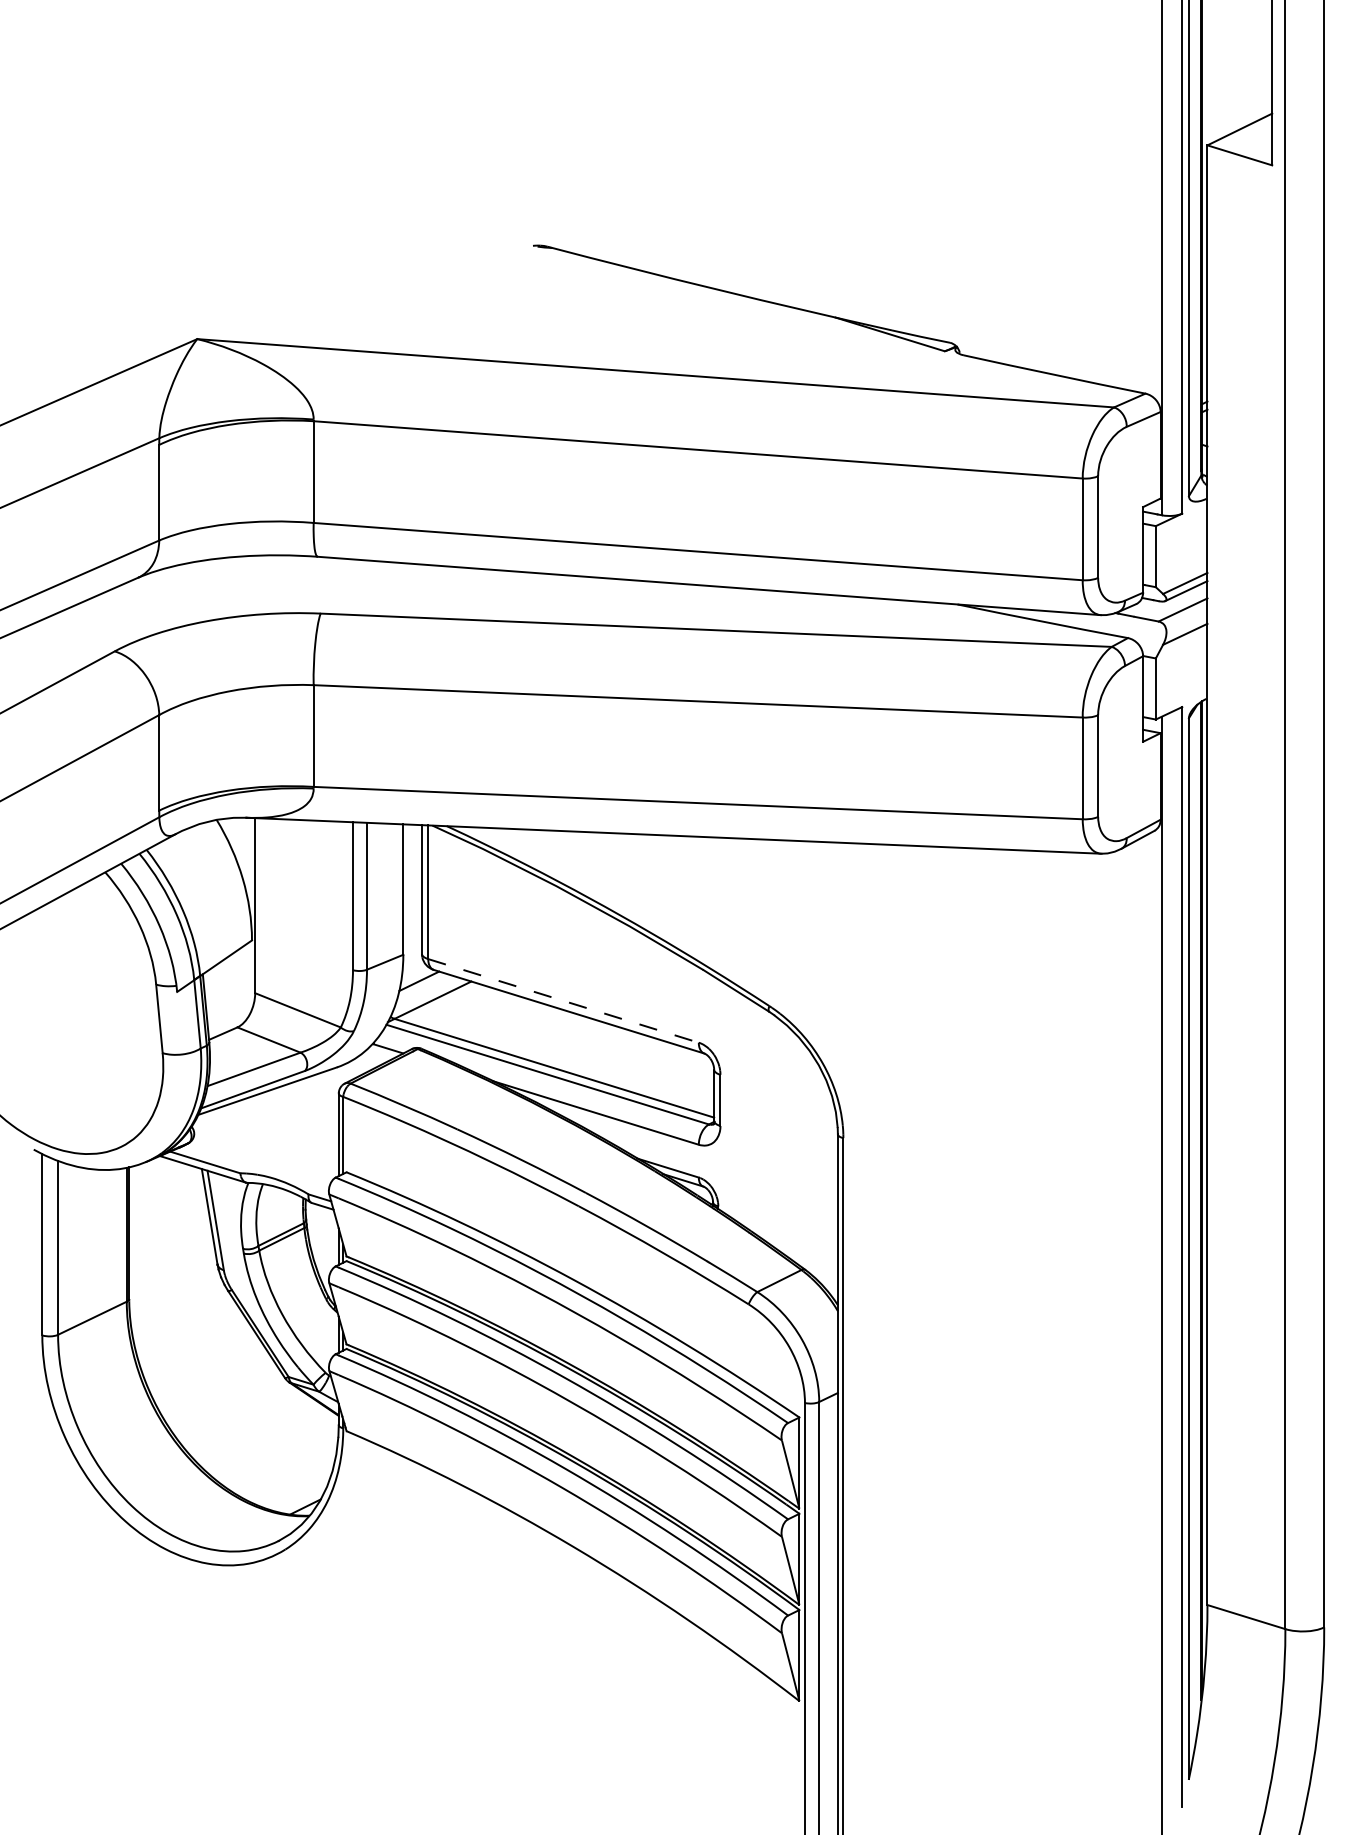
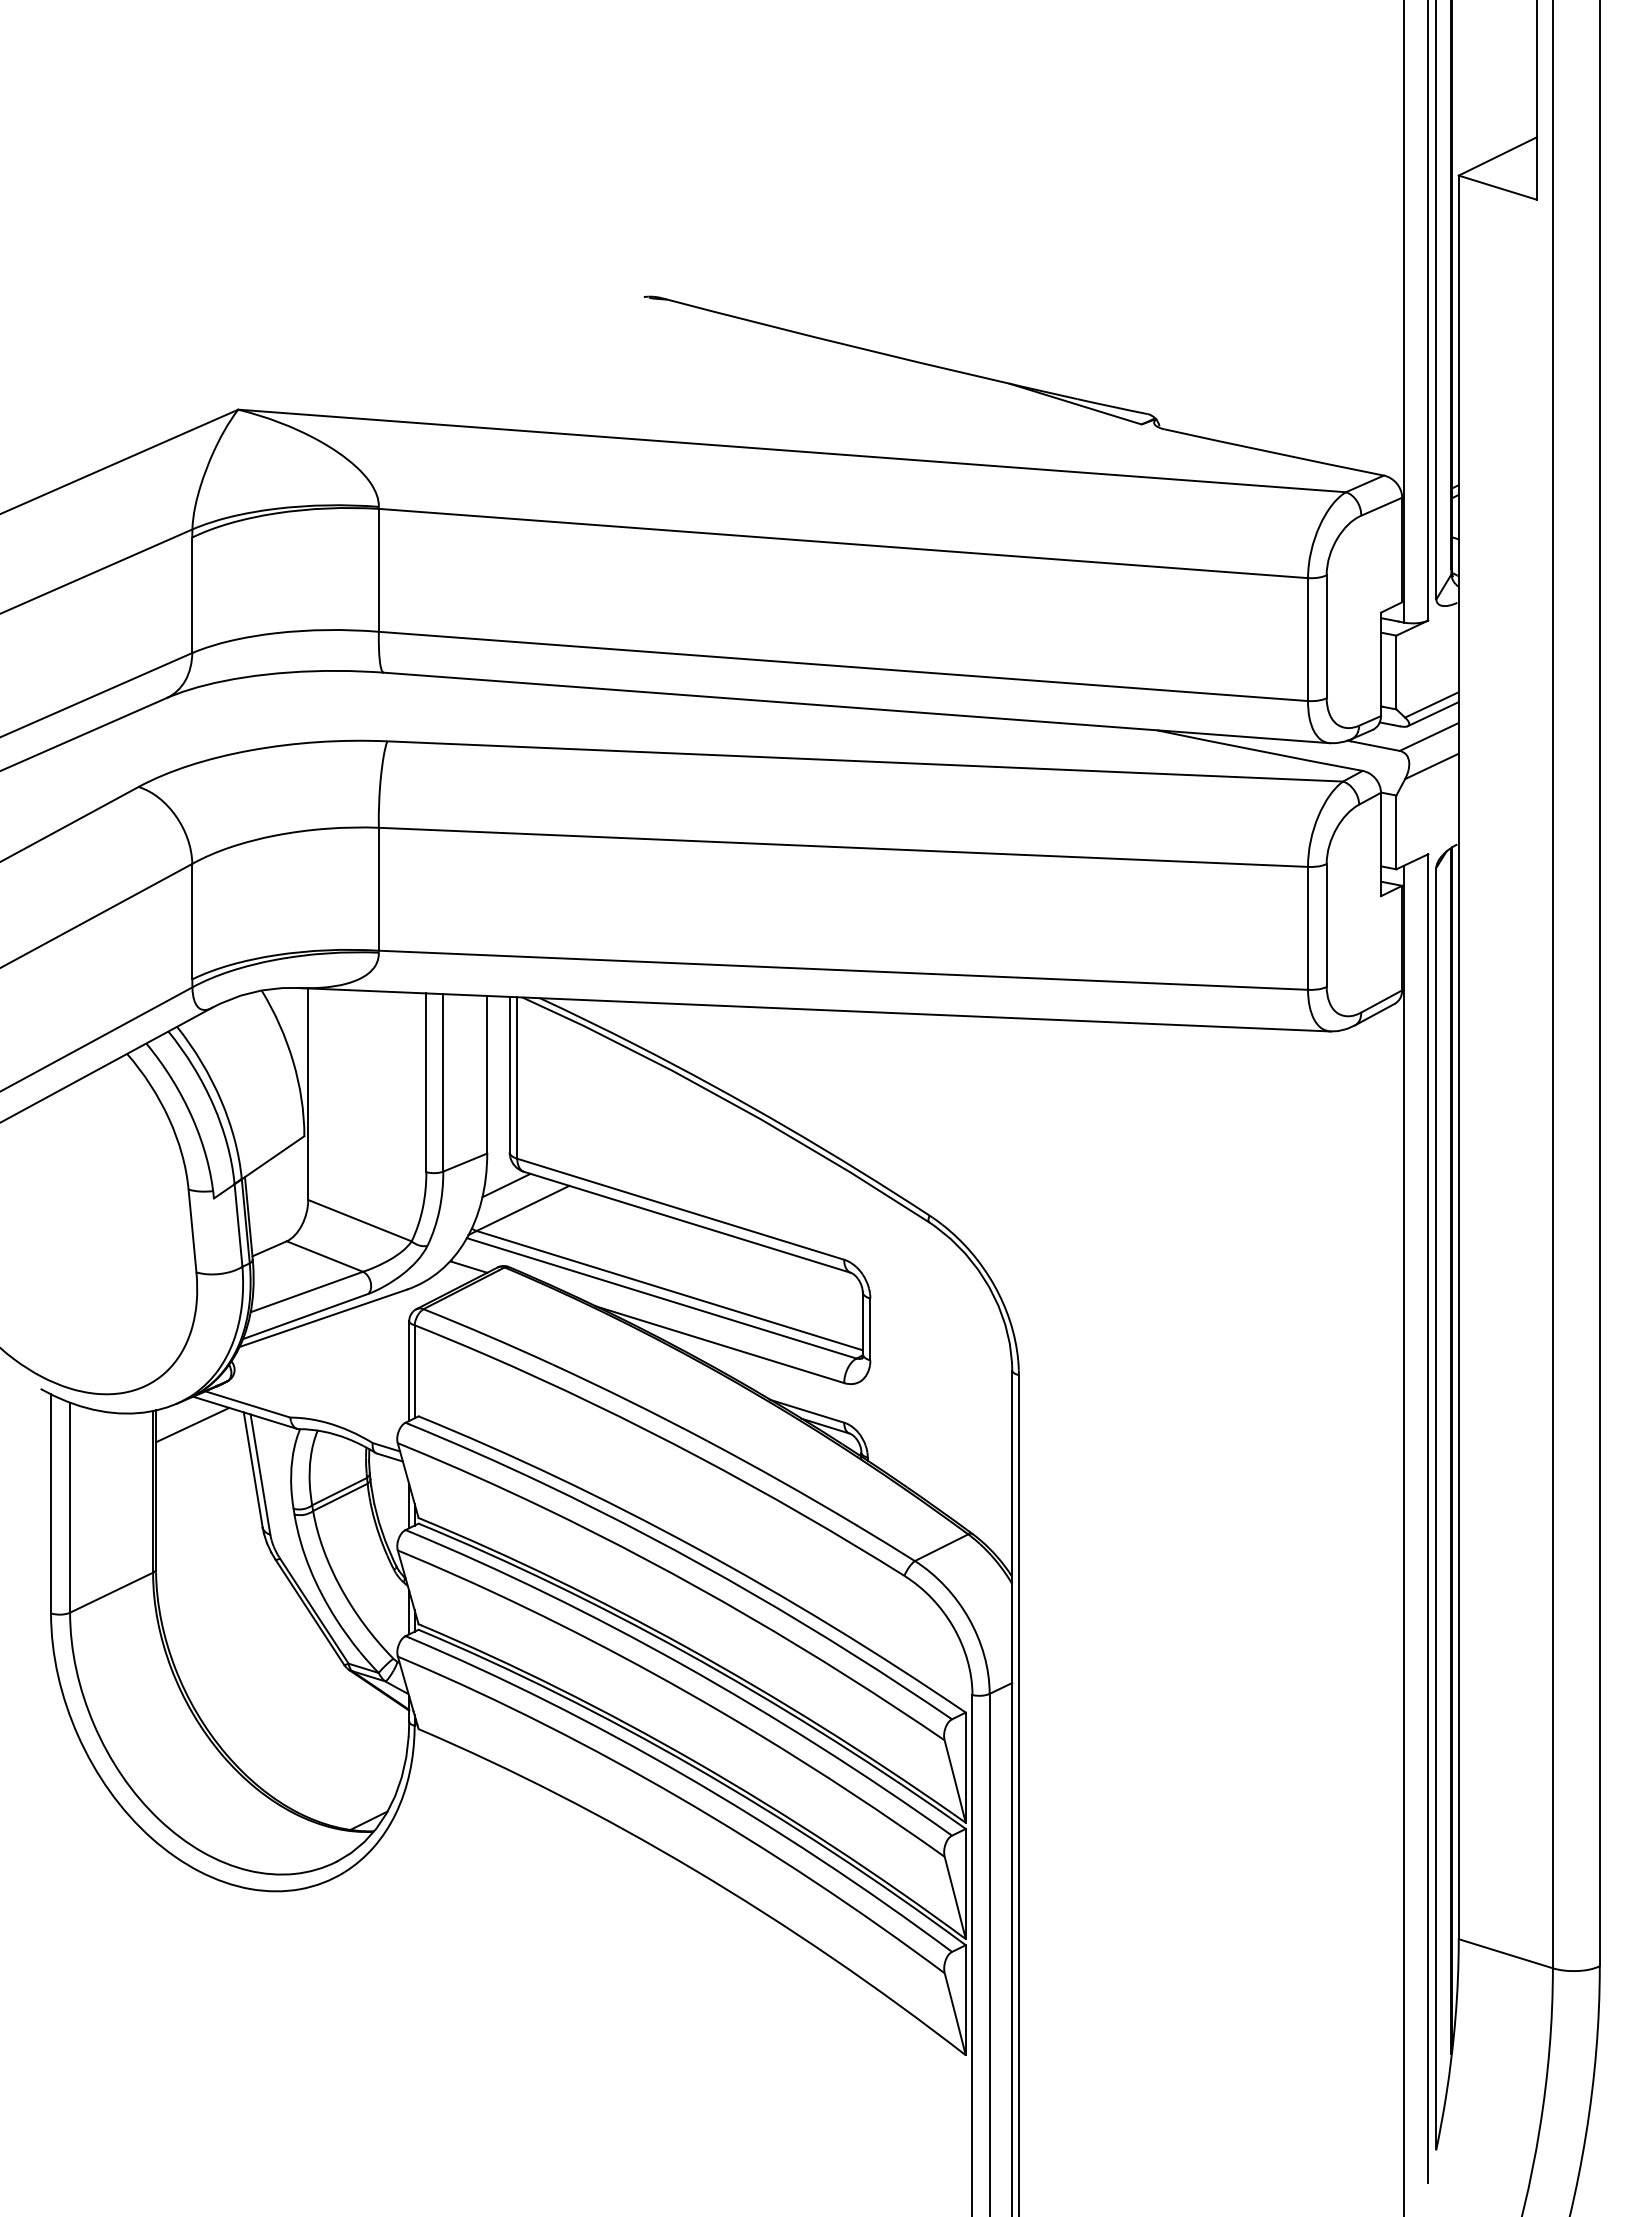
line: (563, 1000) -> (680, 1208), dashed -> solid
line: (159, 1179) -> (192, 1425), added

